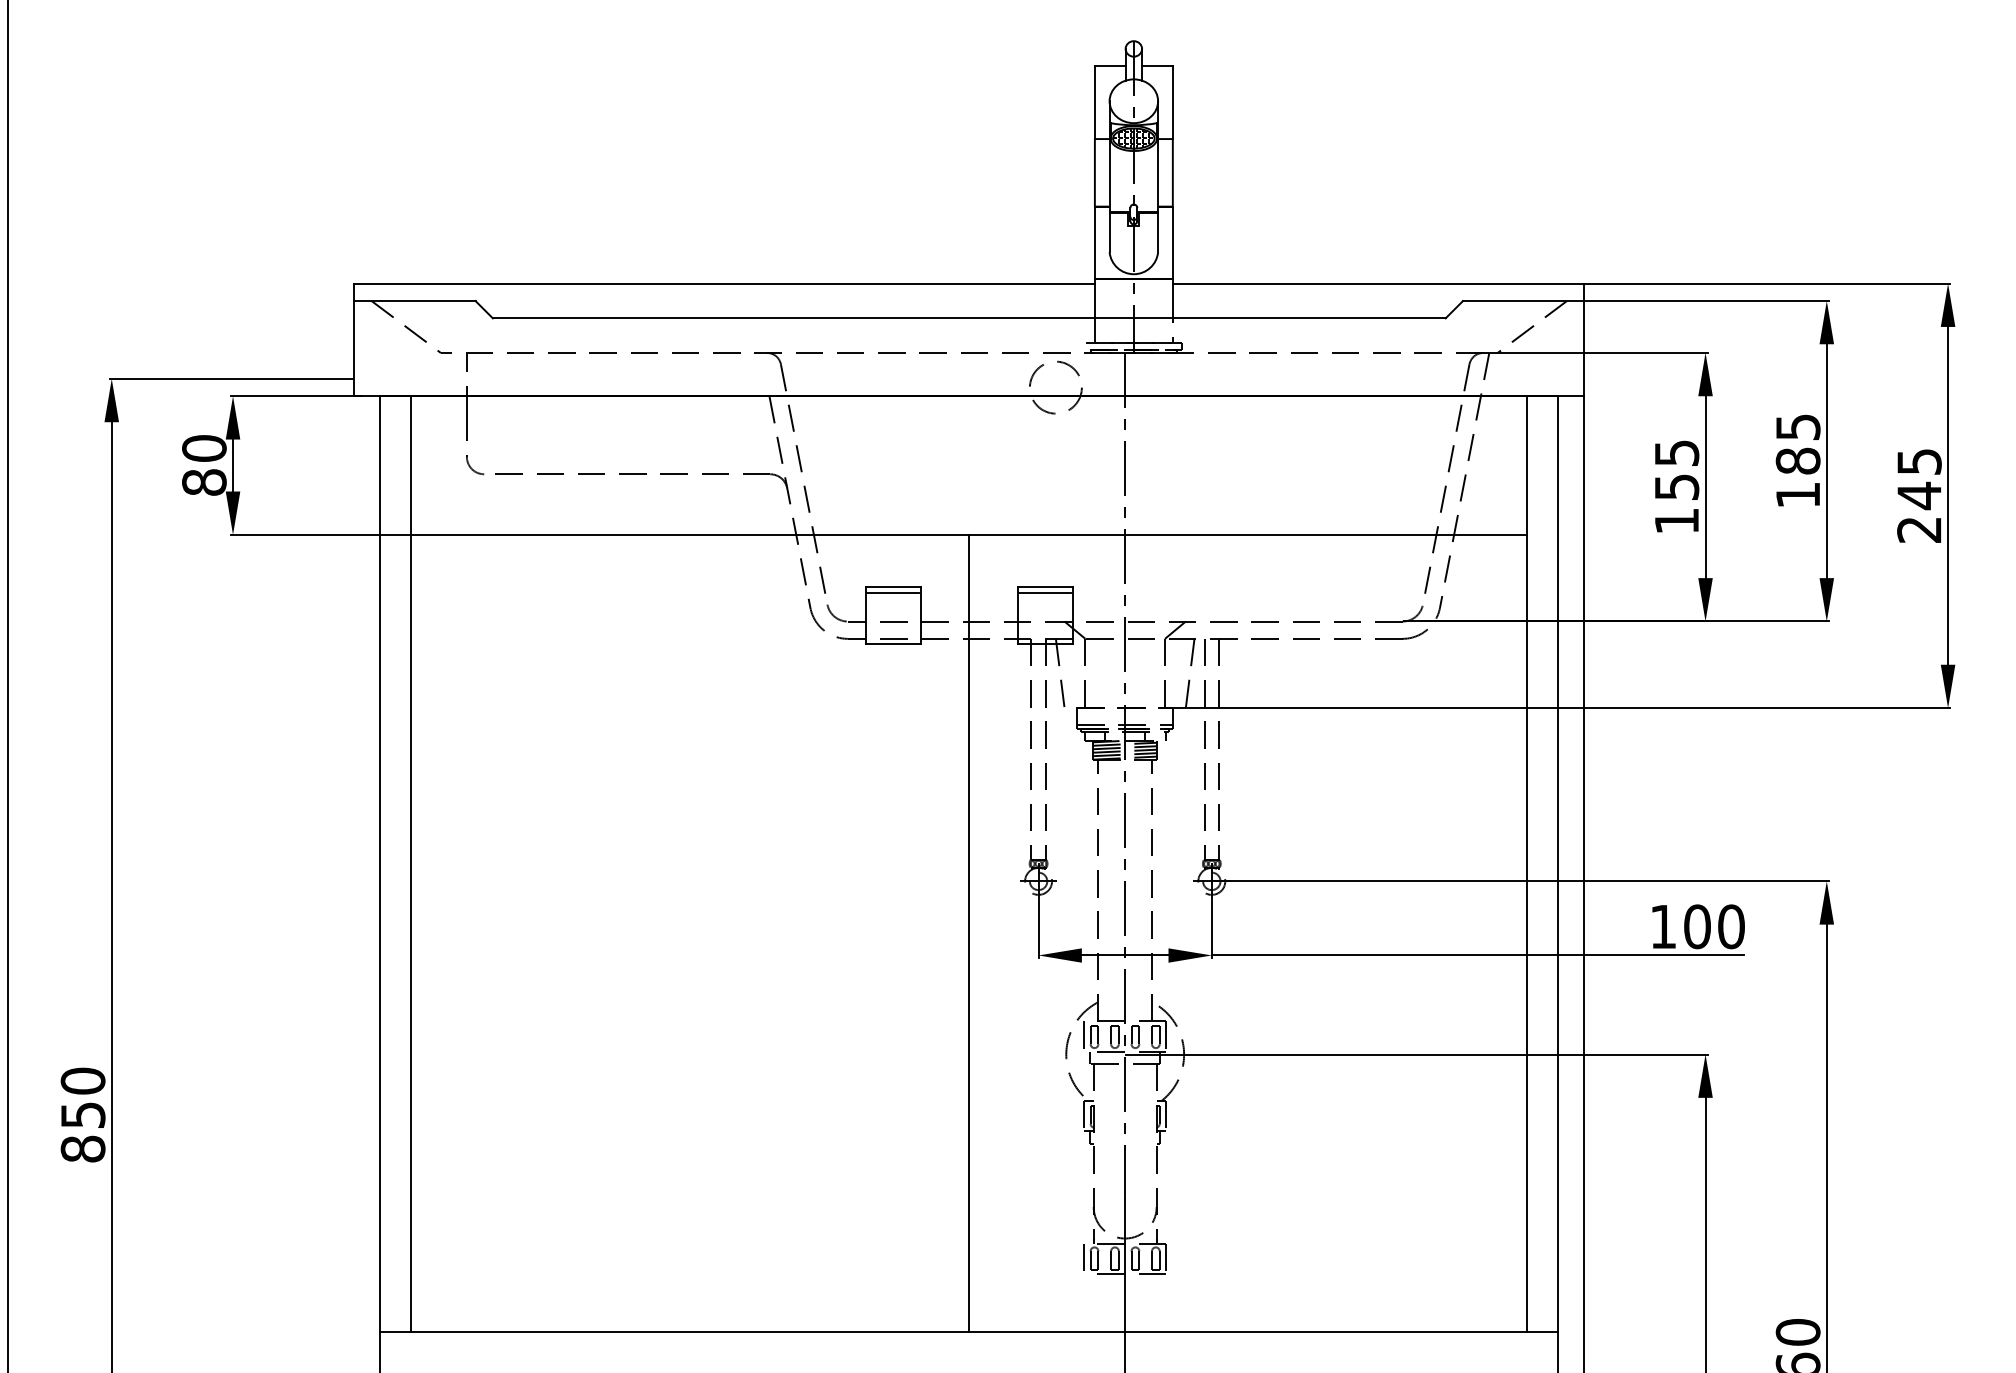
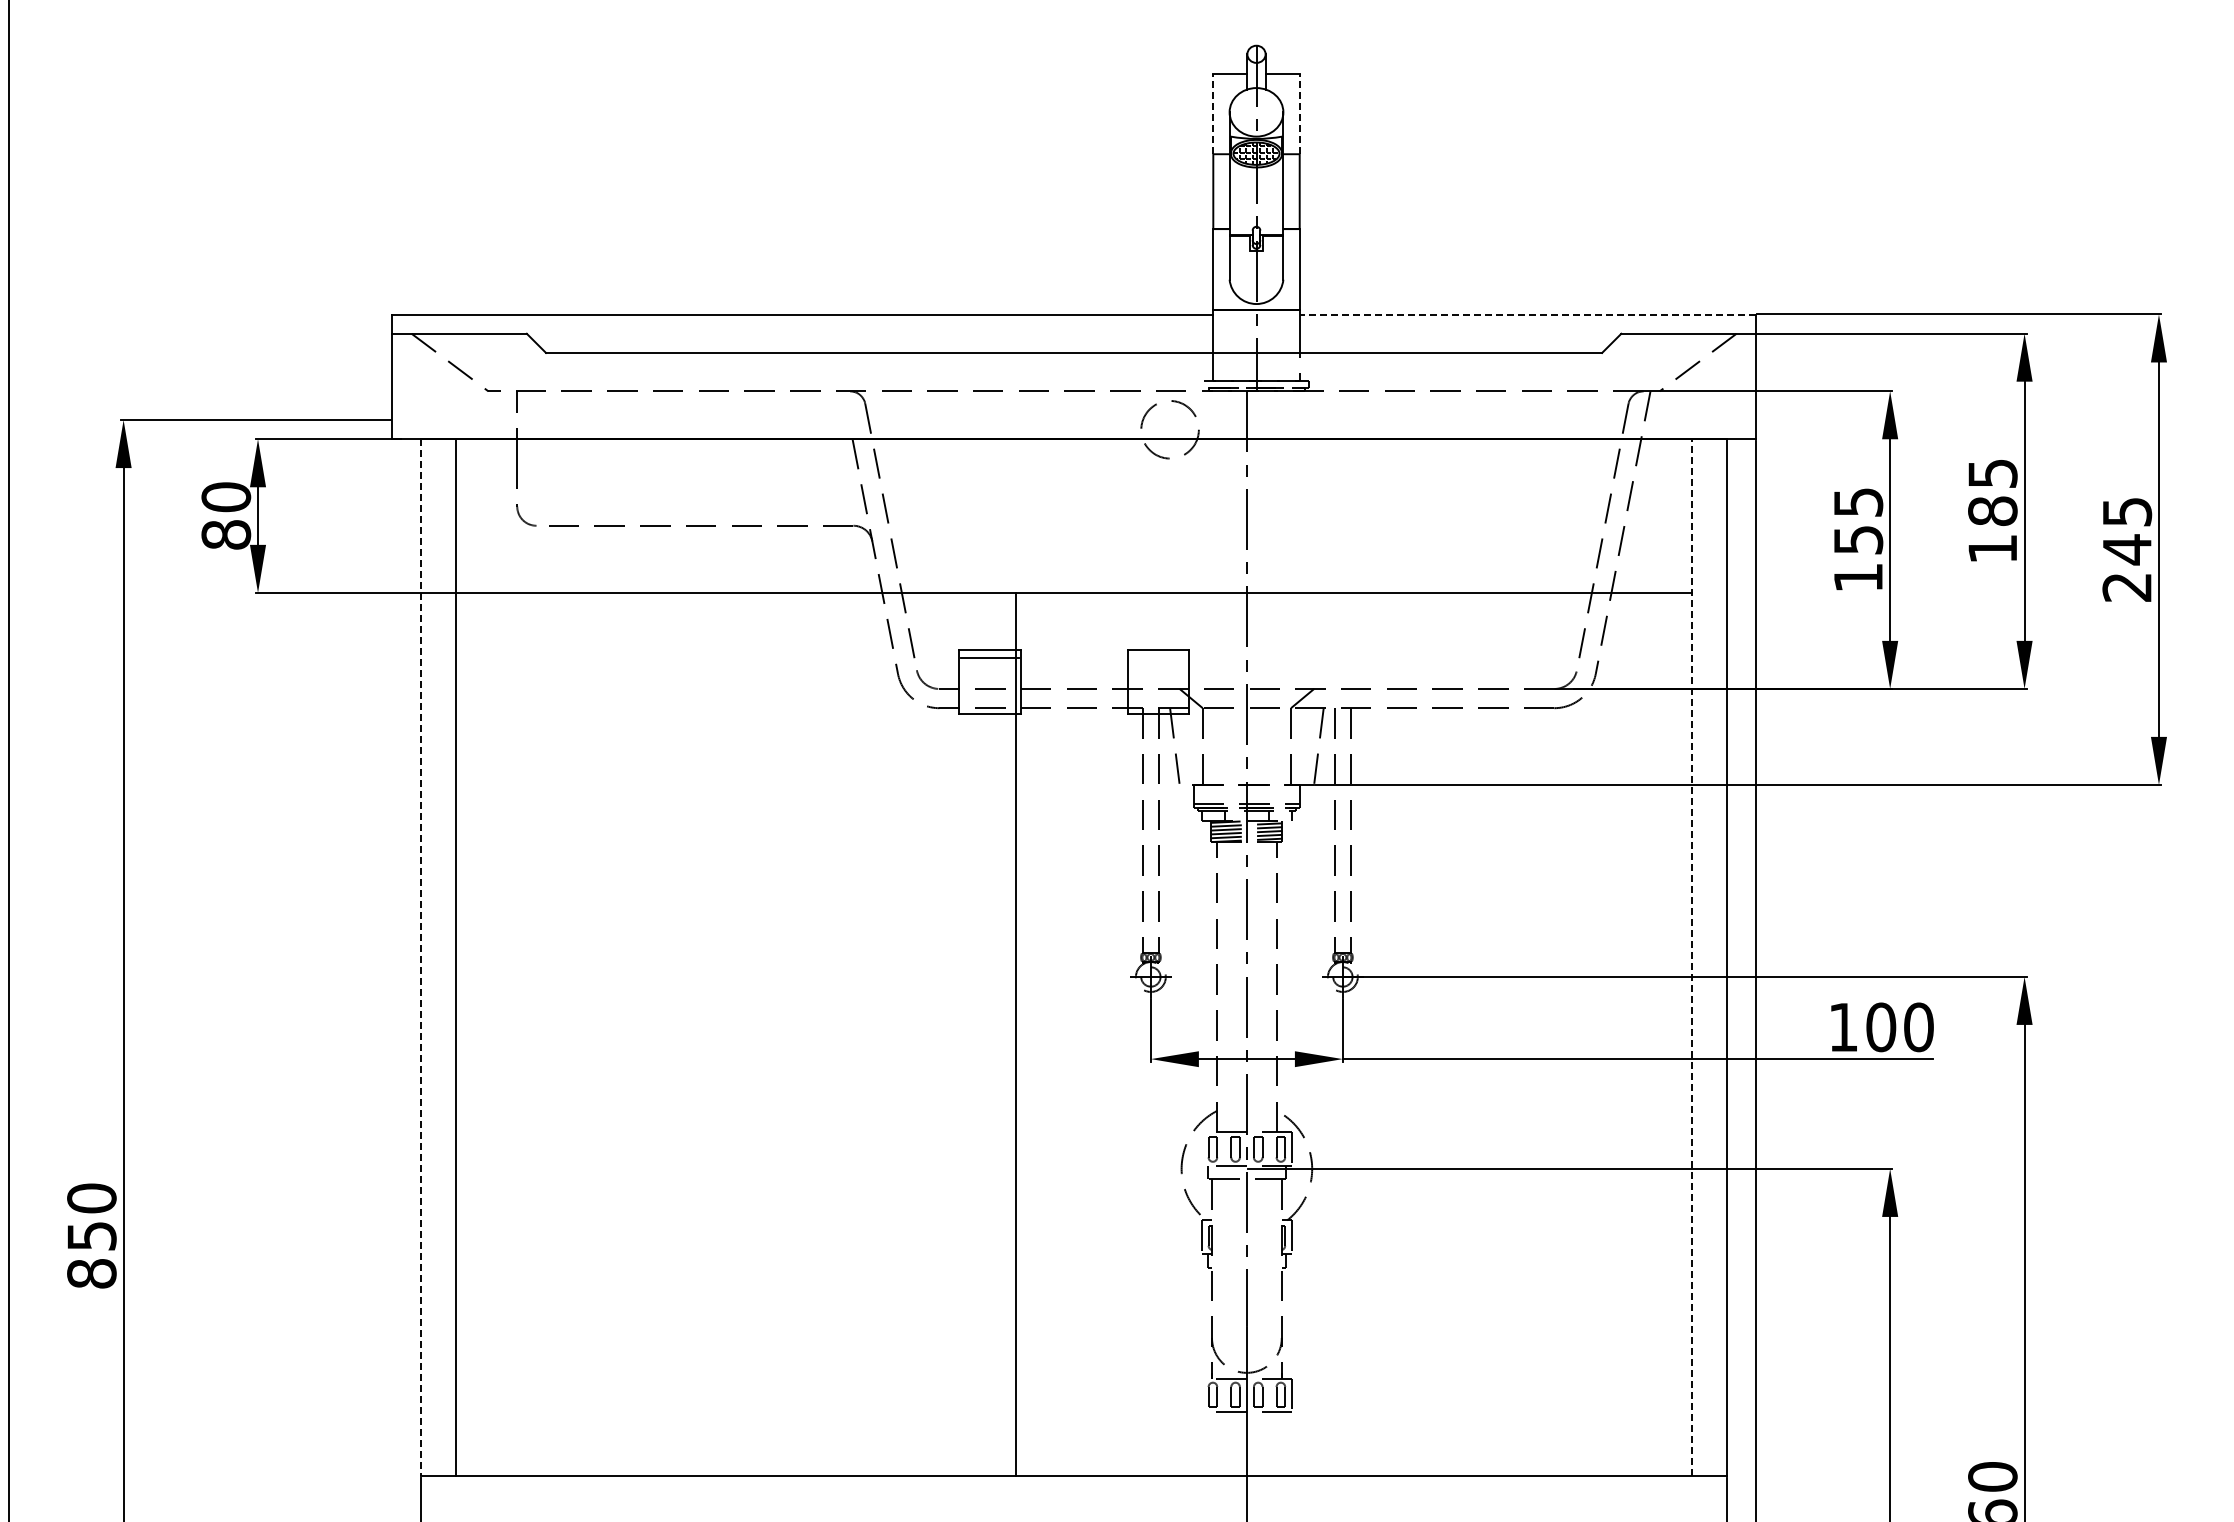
line: (1095, 102) -> (1213, 113), solid -> dashed
line: (1172, 102) -> (1299, 113), solid -> dashed
line: (1378, 283) -> (1527, 314), solid -> dashed
line: (1045, 593) -> (1158, 657), removed
line: (1527, 863) -> (1692, 957), solid -> dashed
line: (380, 864) -> (421, 958), solid -> dashed
line: (969, 933) -> (1016, 1034), moved
line: (1084, 1036) -> (1201, 1148), removed
line: (1084, 1258) -> (1201, 1395), removed

